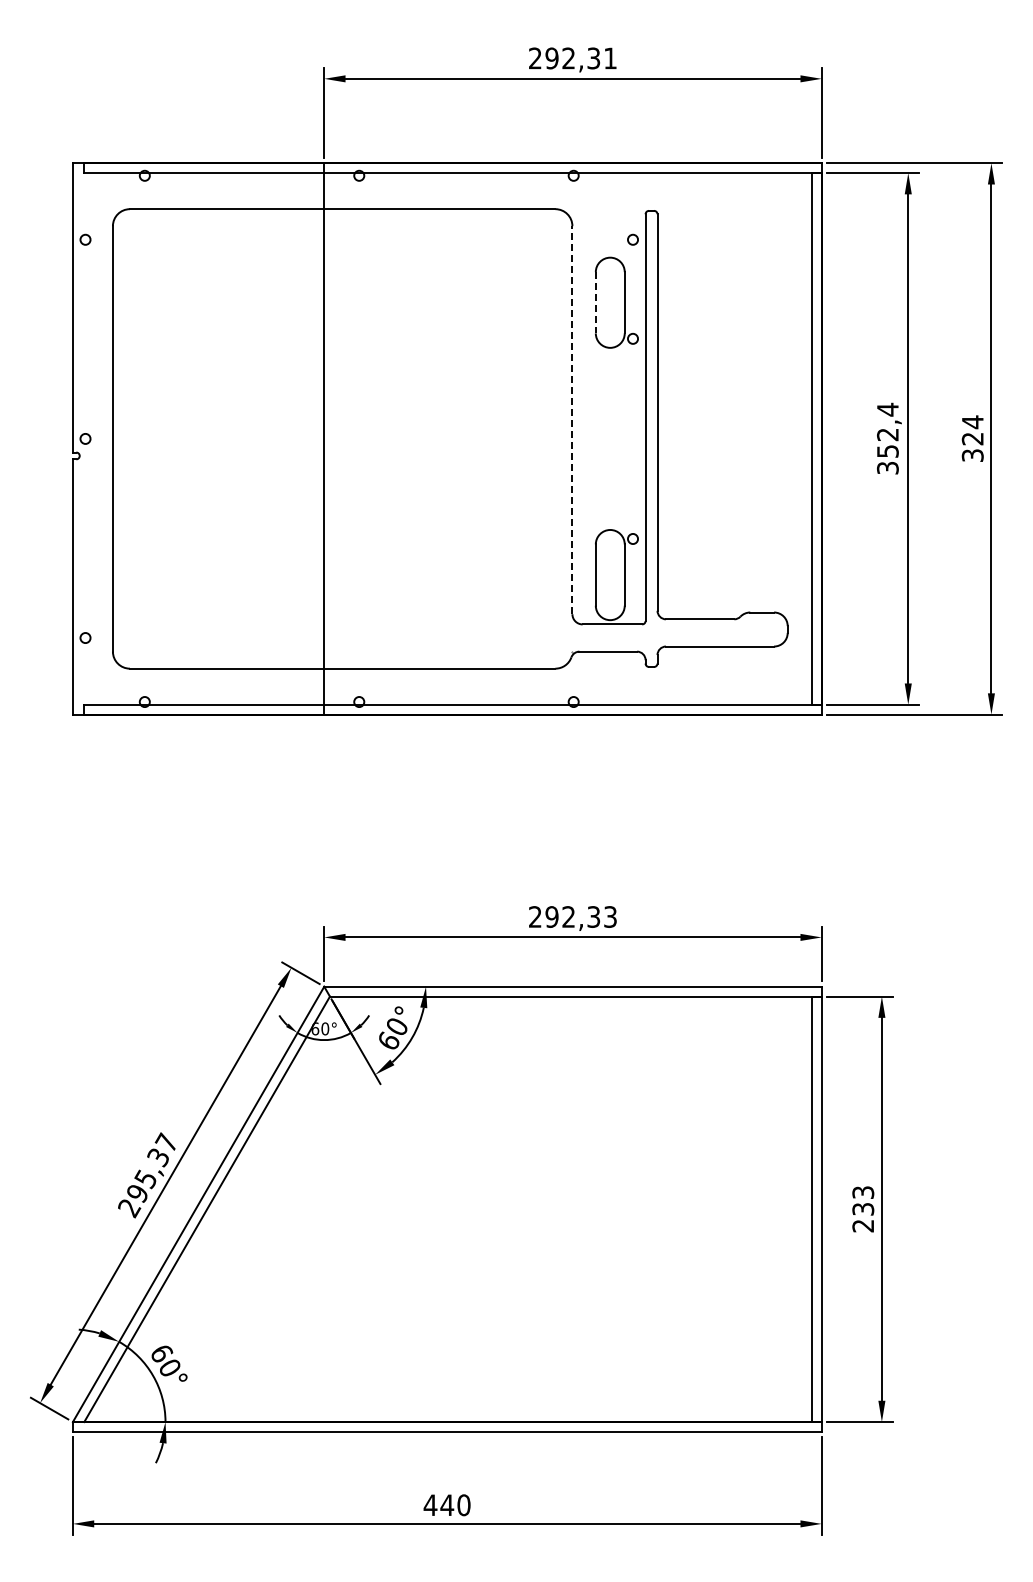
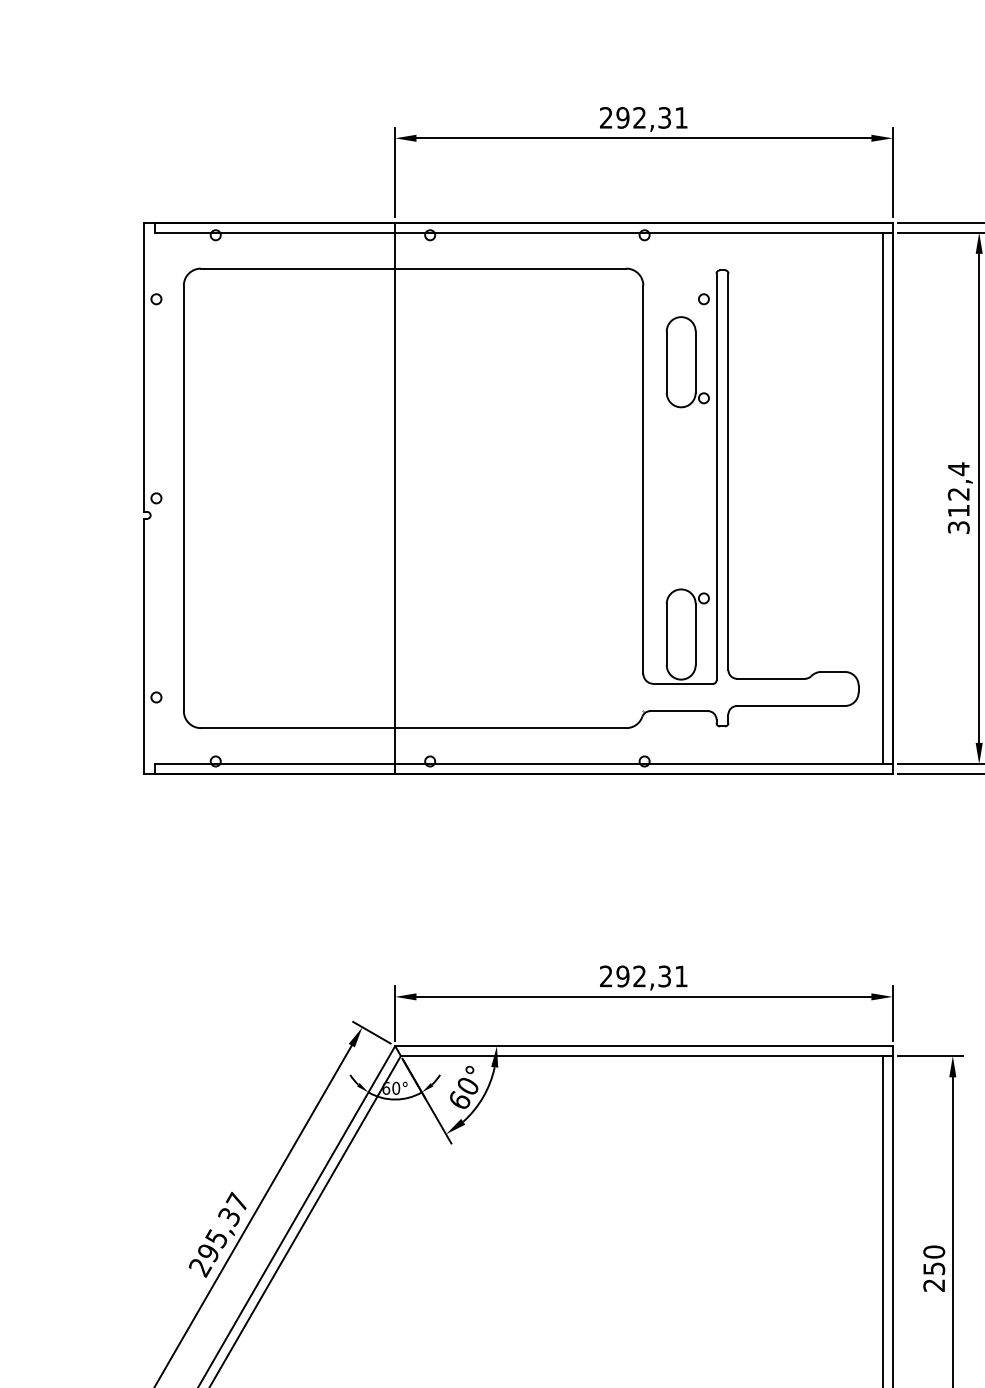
line: (595, 302) -> (666, 361), dashed -> solid
line: (572, 419) -> (643, 478), dashed -> solid
text: (887, 451) -> (958, 510), 352,4 -> 312,4
text: (610, 916) -> (681, 975), 292,33 -> 292,31
text: (863, 1200) -> (934, 1259), 233 -> 250

